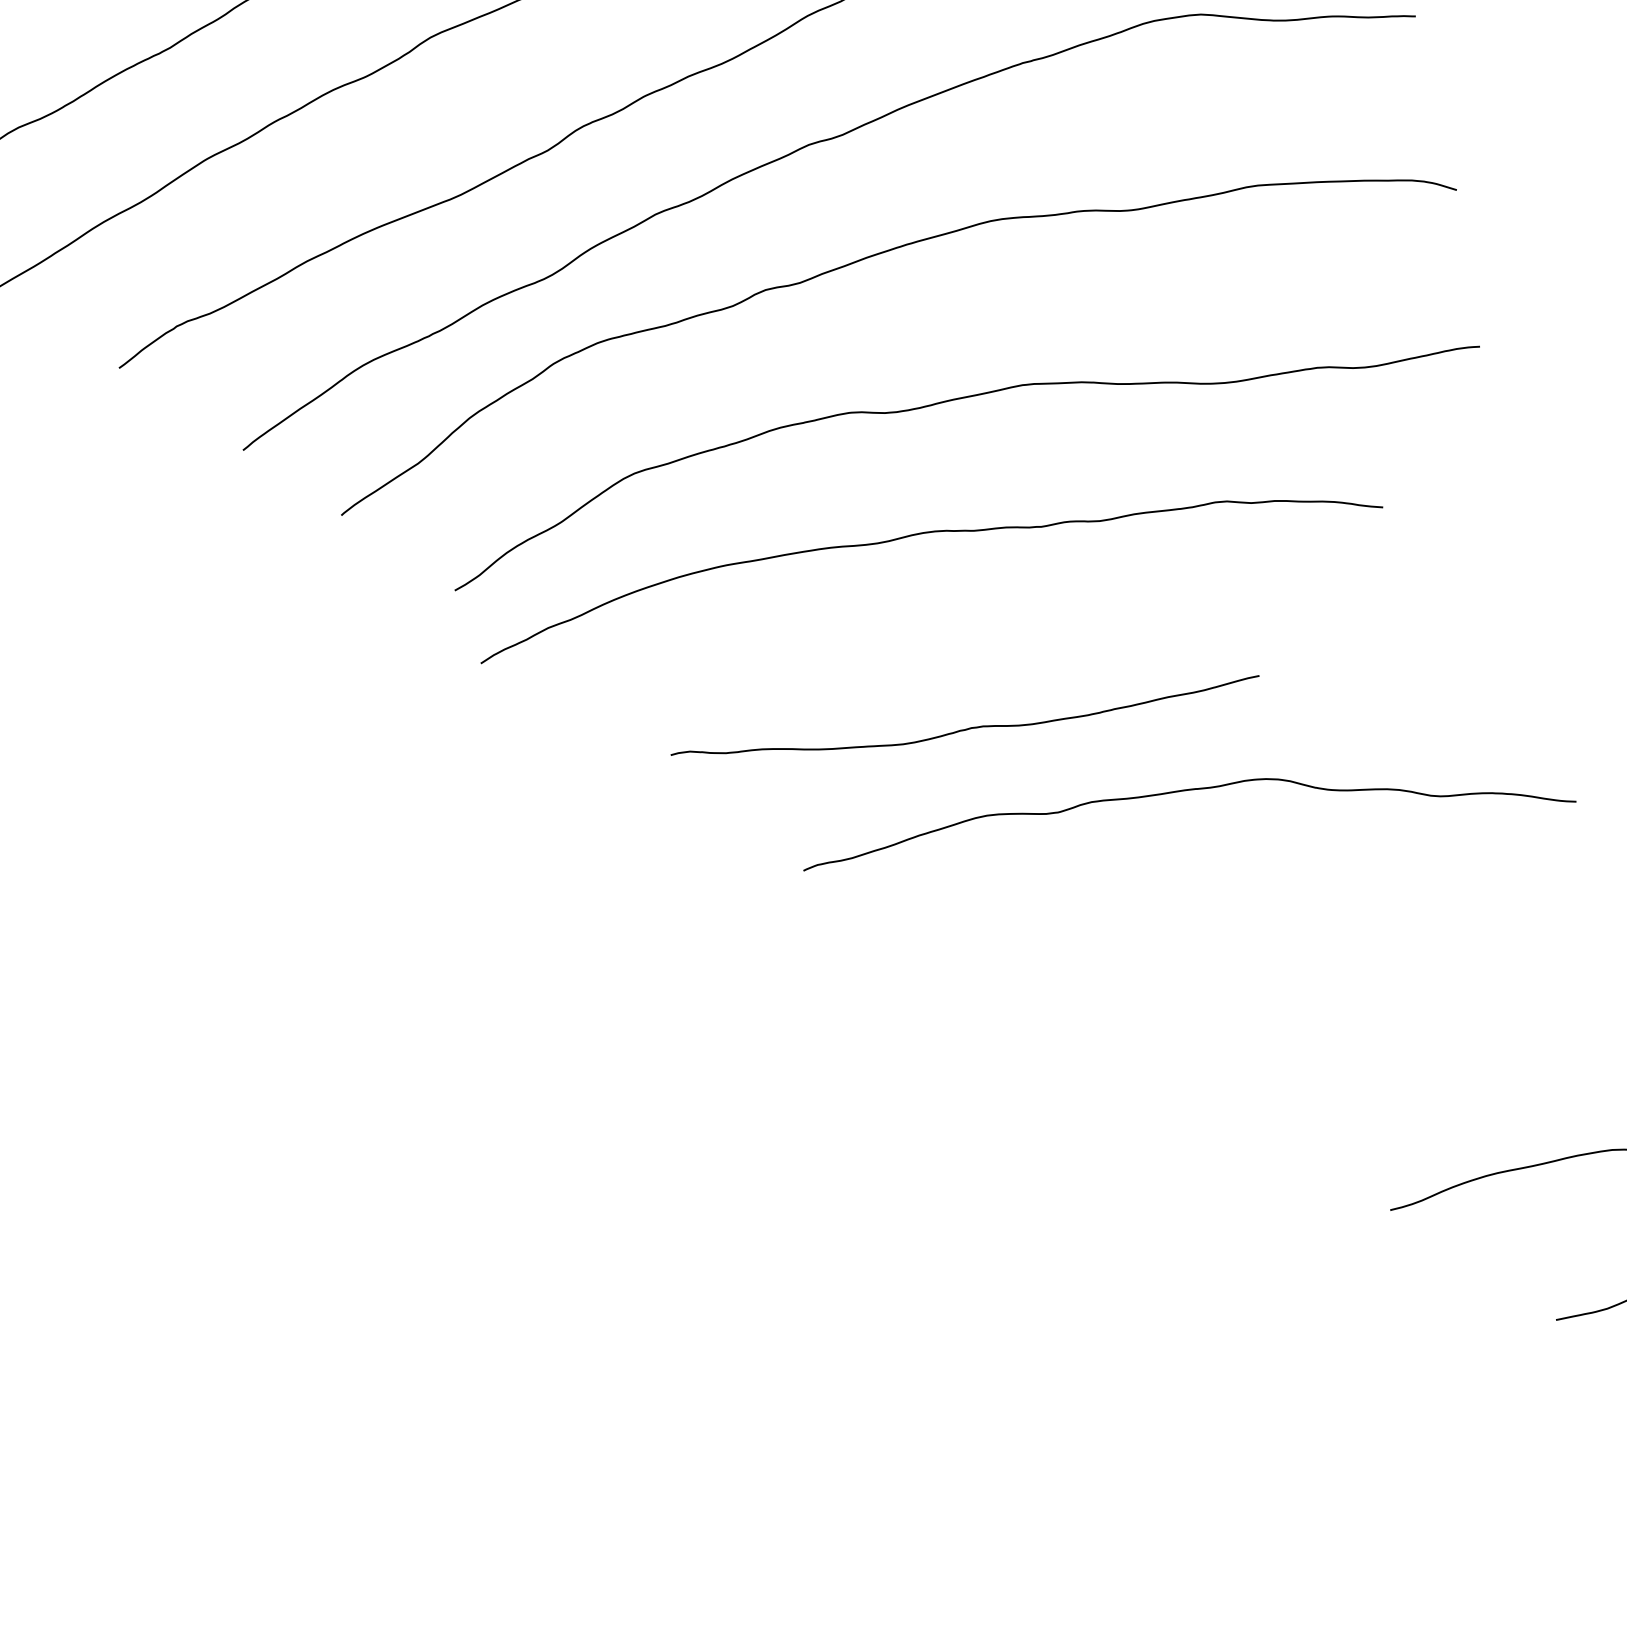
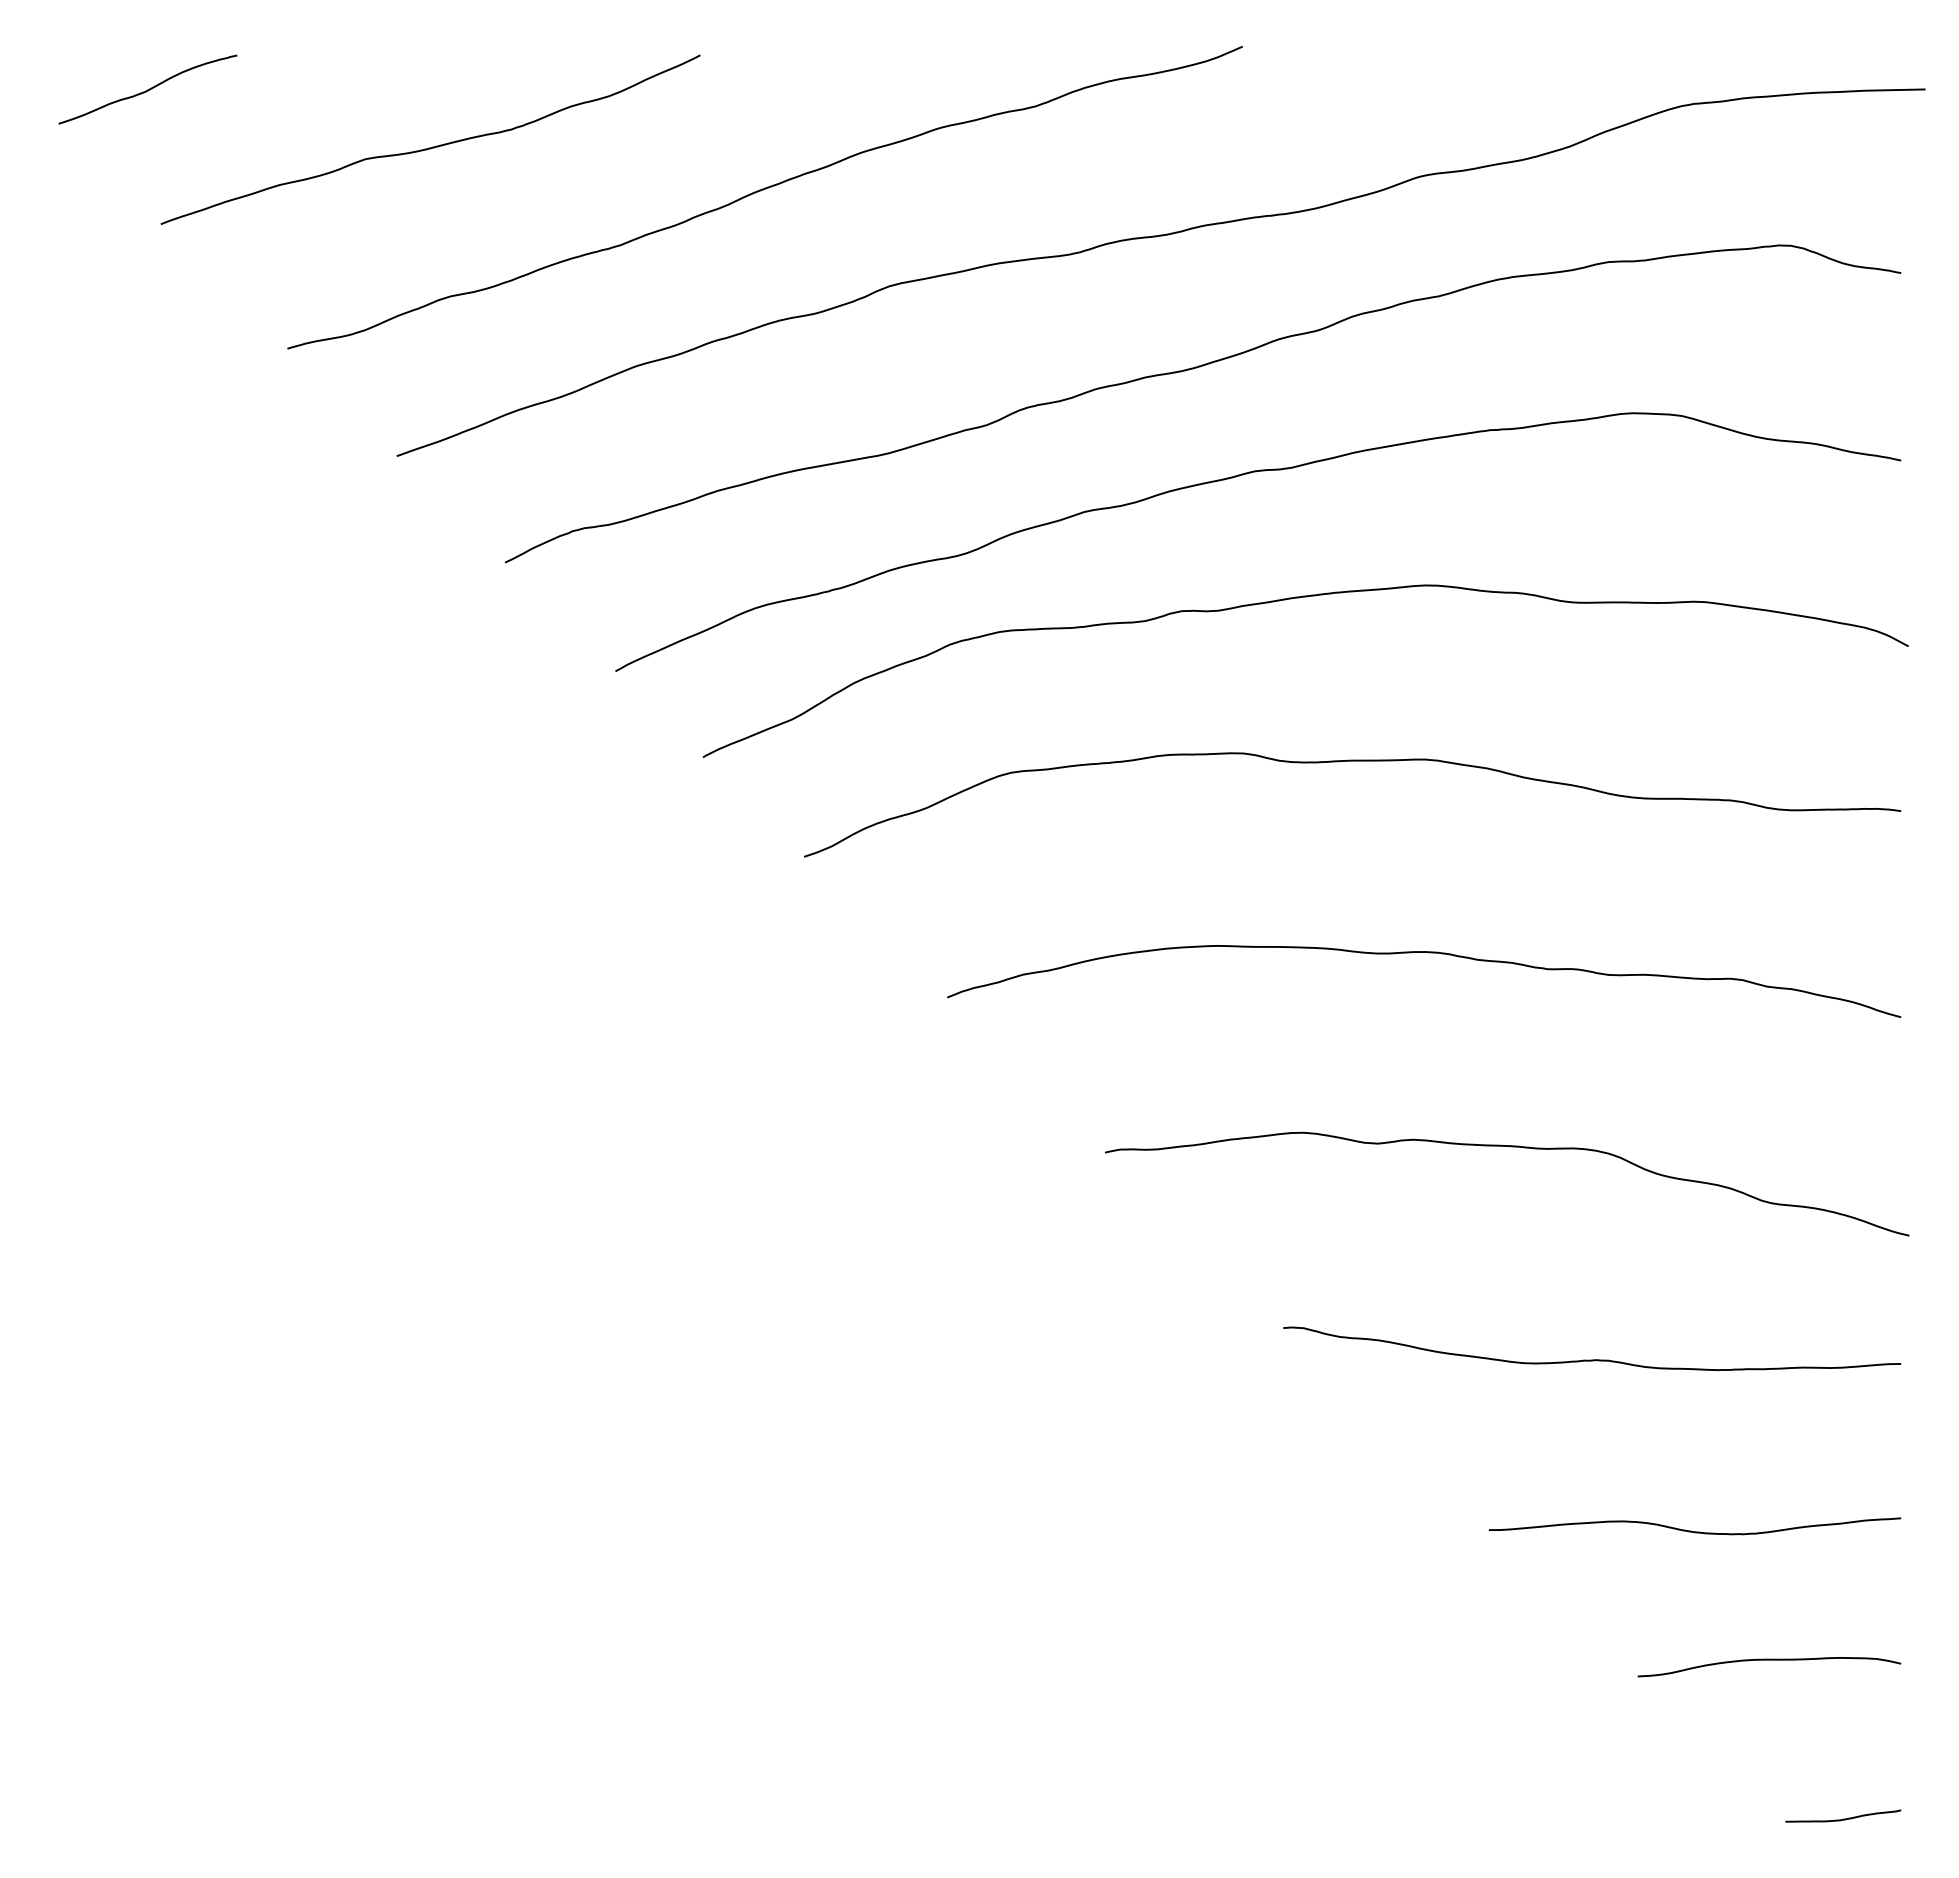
curve: (926, 533) -> (1428, 953), moved
curve: (967, 728) -> (1592, 1359), moved
curve: (1185, 791) -> (1511, 1147), moved
curve: (1414, 1062) -> (1691, 1530), added

